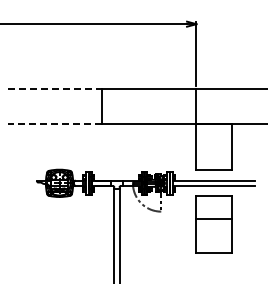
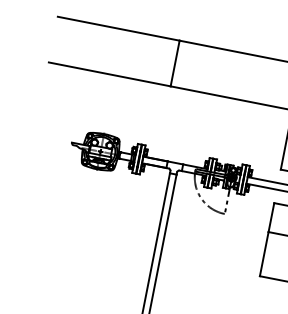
line: (55, 89) -> (119, 29), dashed -> solid
line: (54, 124) -> (109, 74), dashed -> solid

